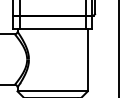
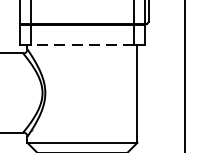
line: (52, 29) -> (82, 45), solid -> dashed

